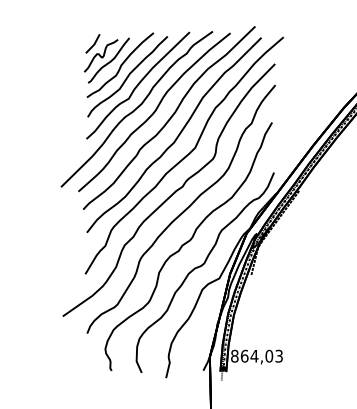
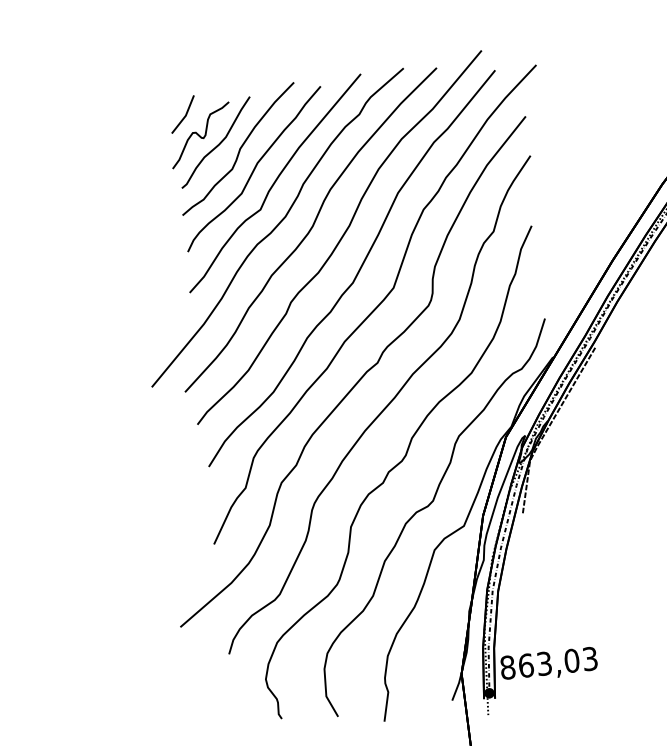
text: (254, 355) -> (544, 662), 864,03 -> 863,03

